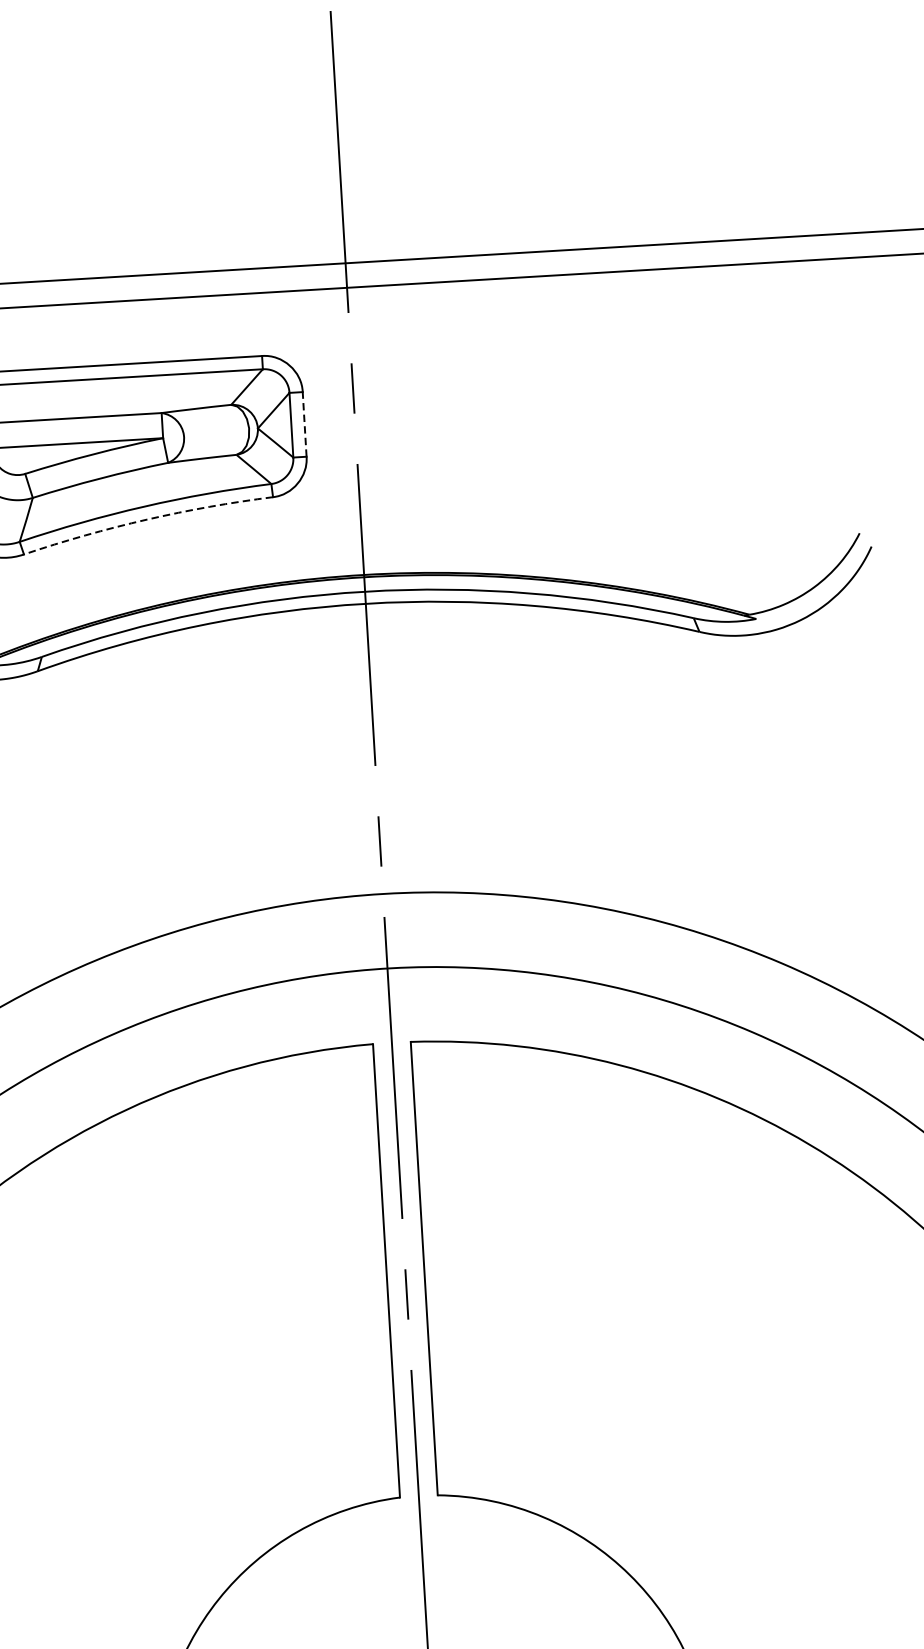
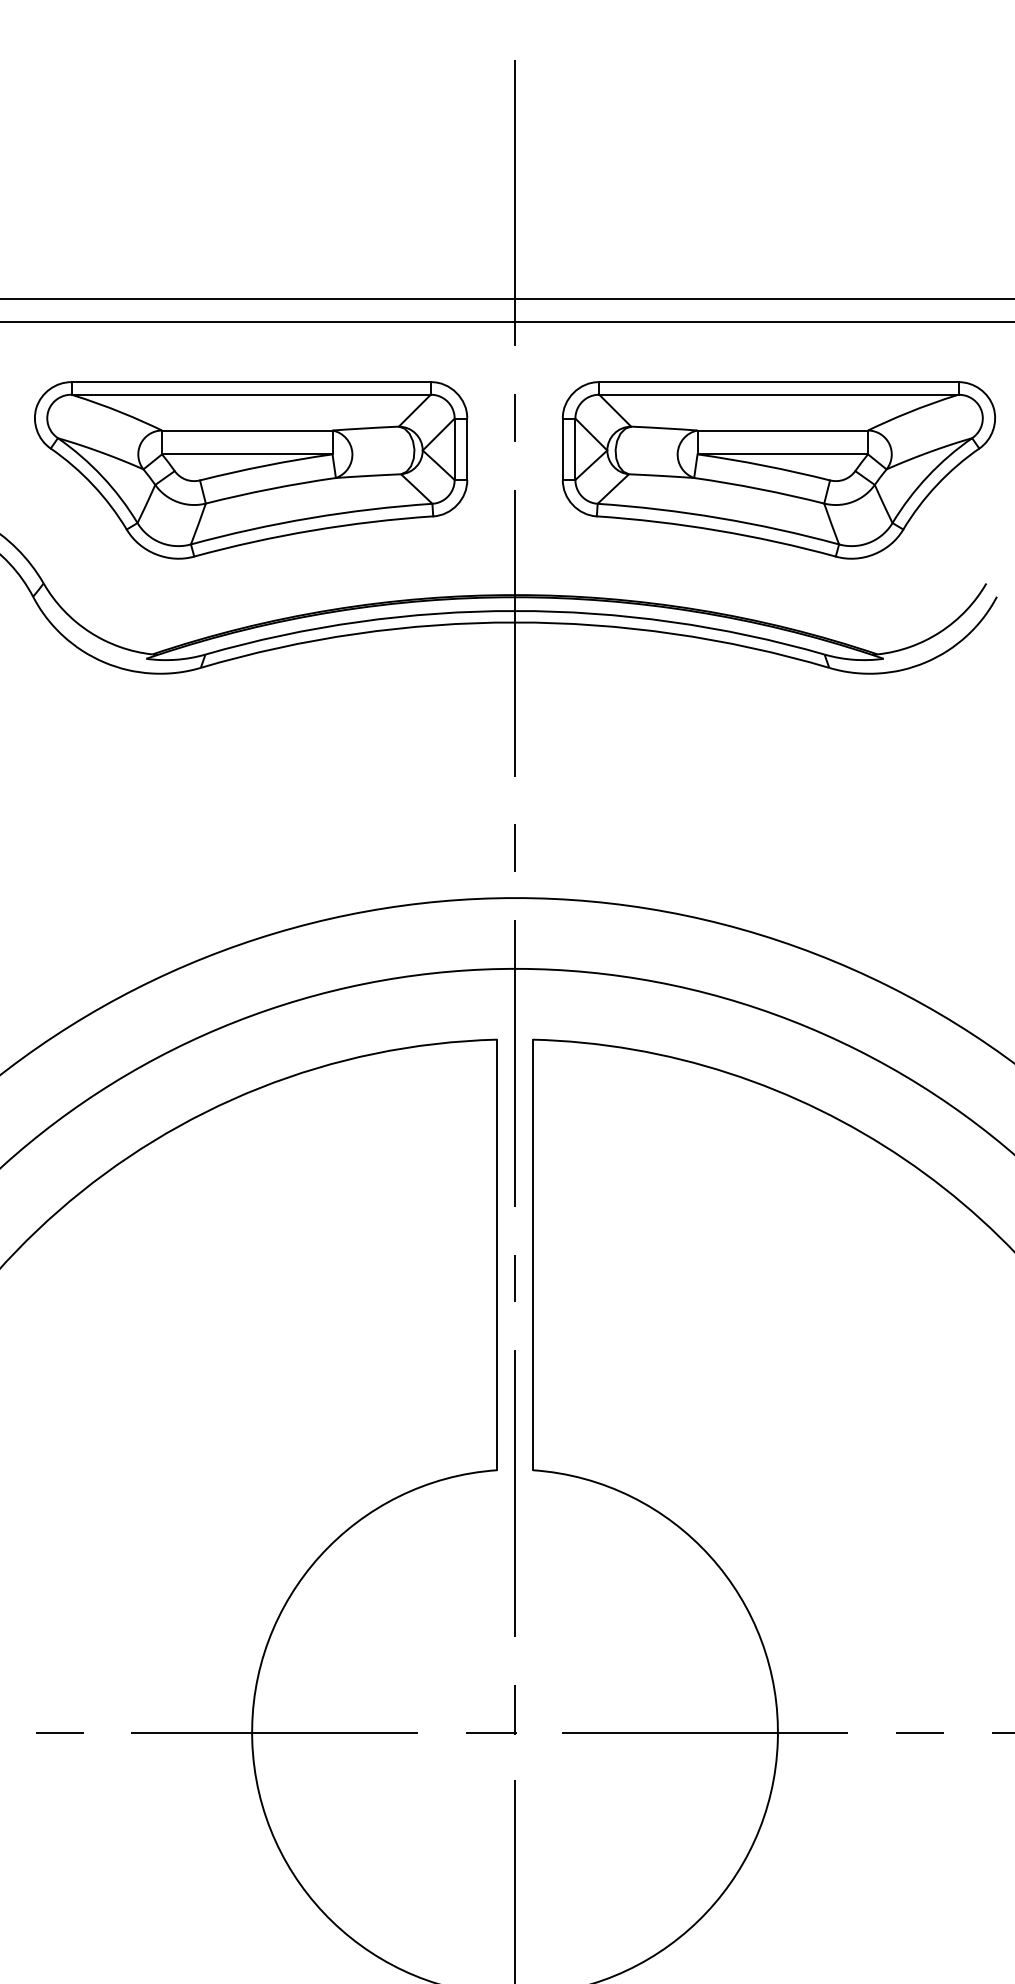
line: (304, 424) -> (467, 449), dashed -> solid
part: (633, 427) -> (778, 470), added
arc: (146, 519) -> (312, 530), dashed -> solid

